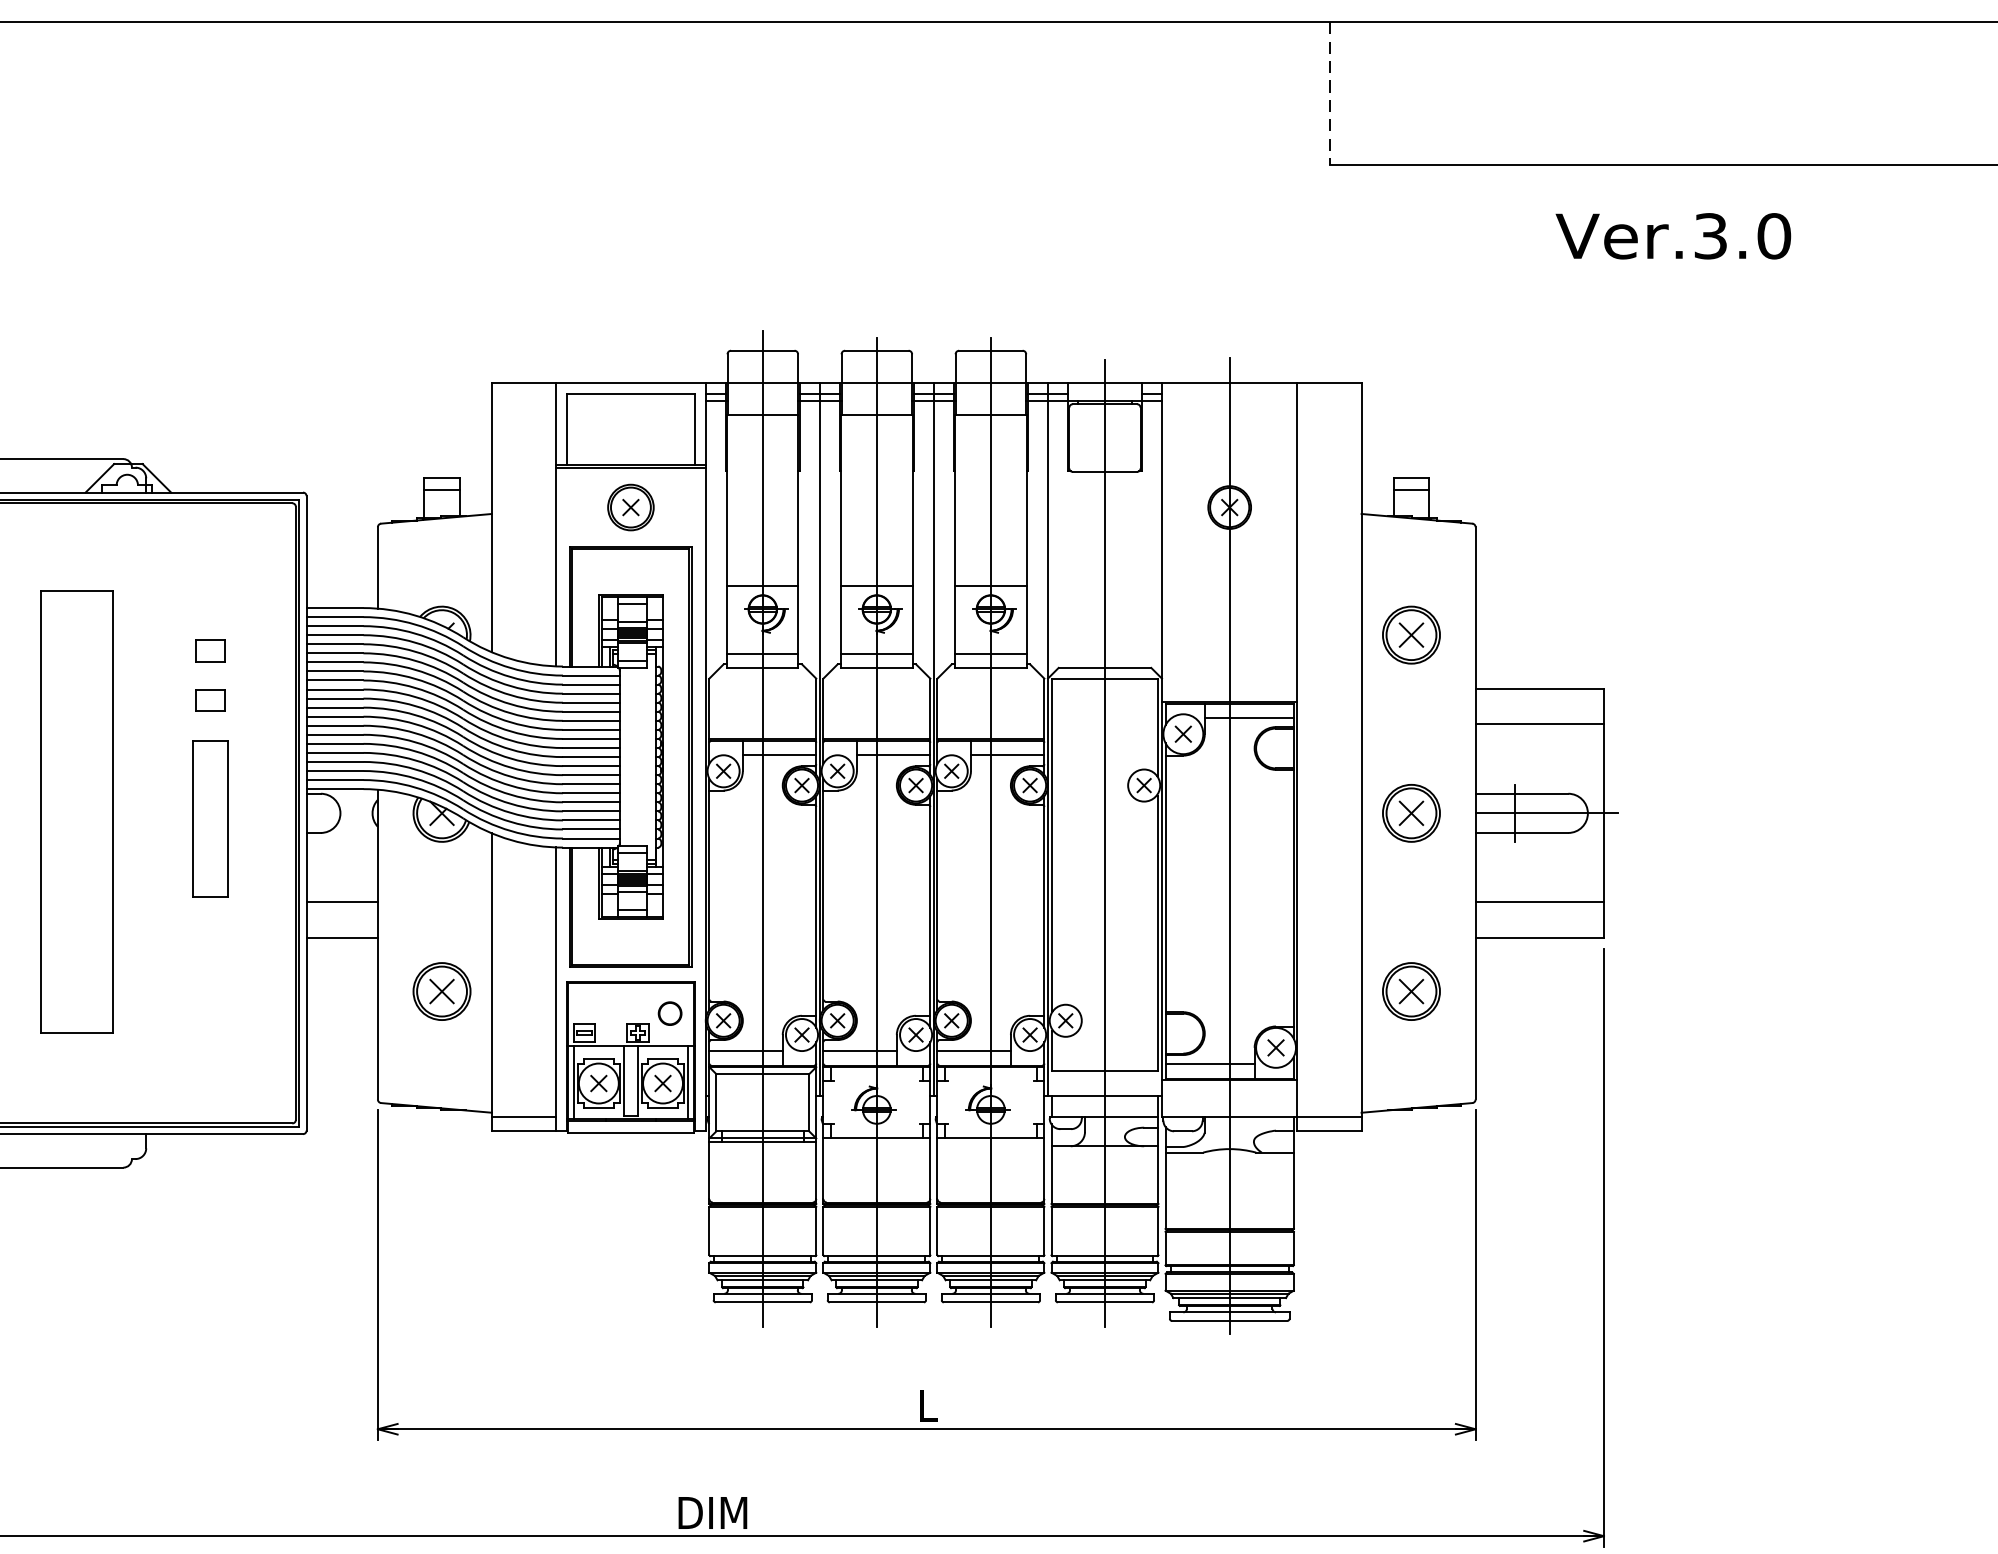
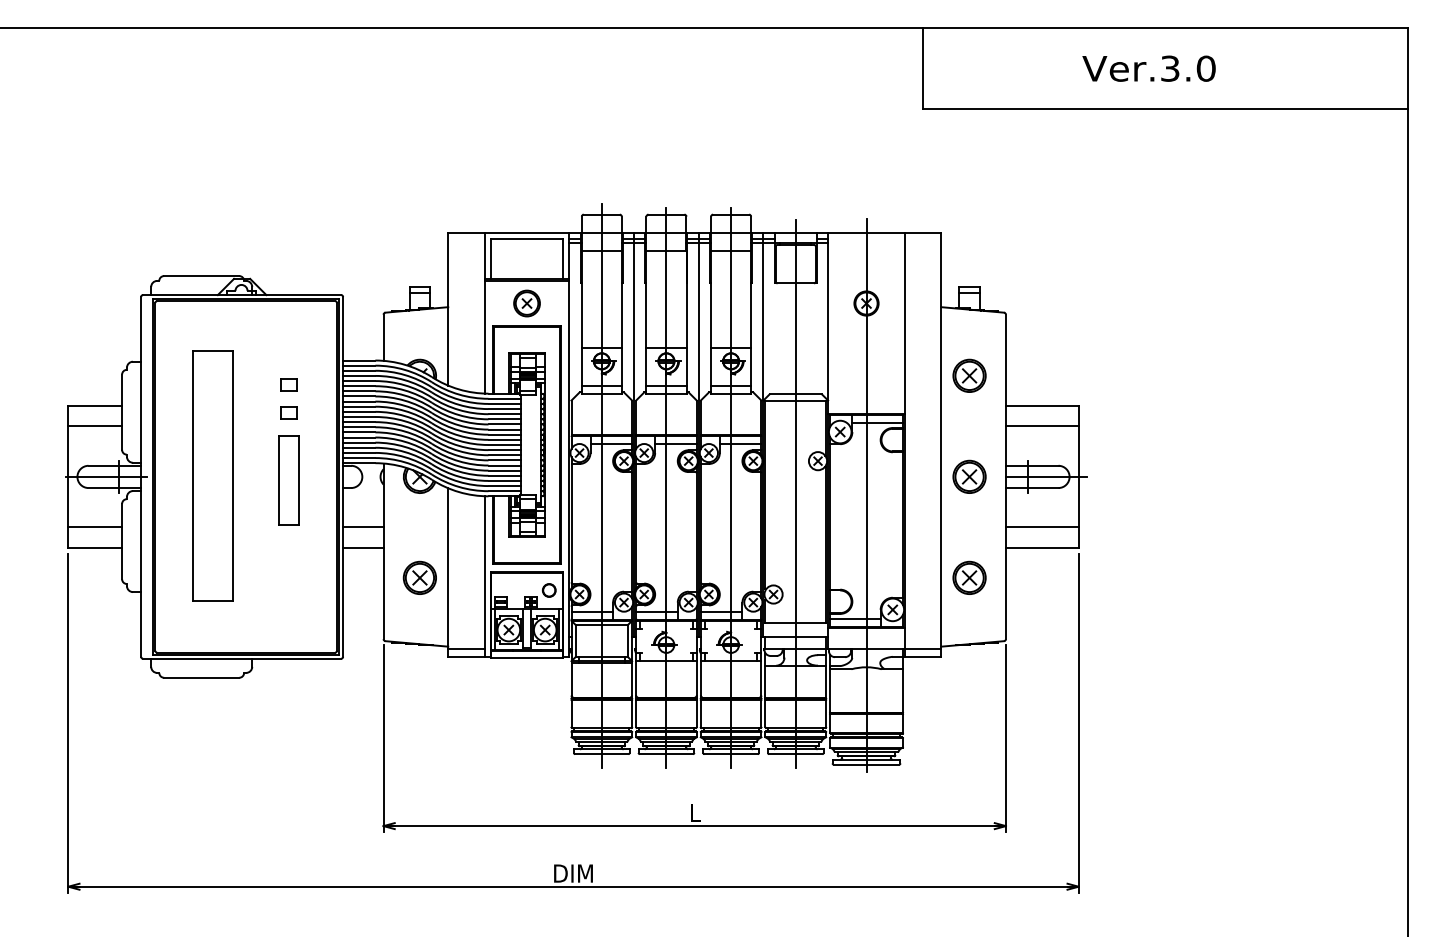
line: (1330, 94) -> (923, 69), dashed -> solid
text: (1672, 235) -> (1148, 68), moved

